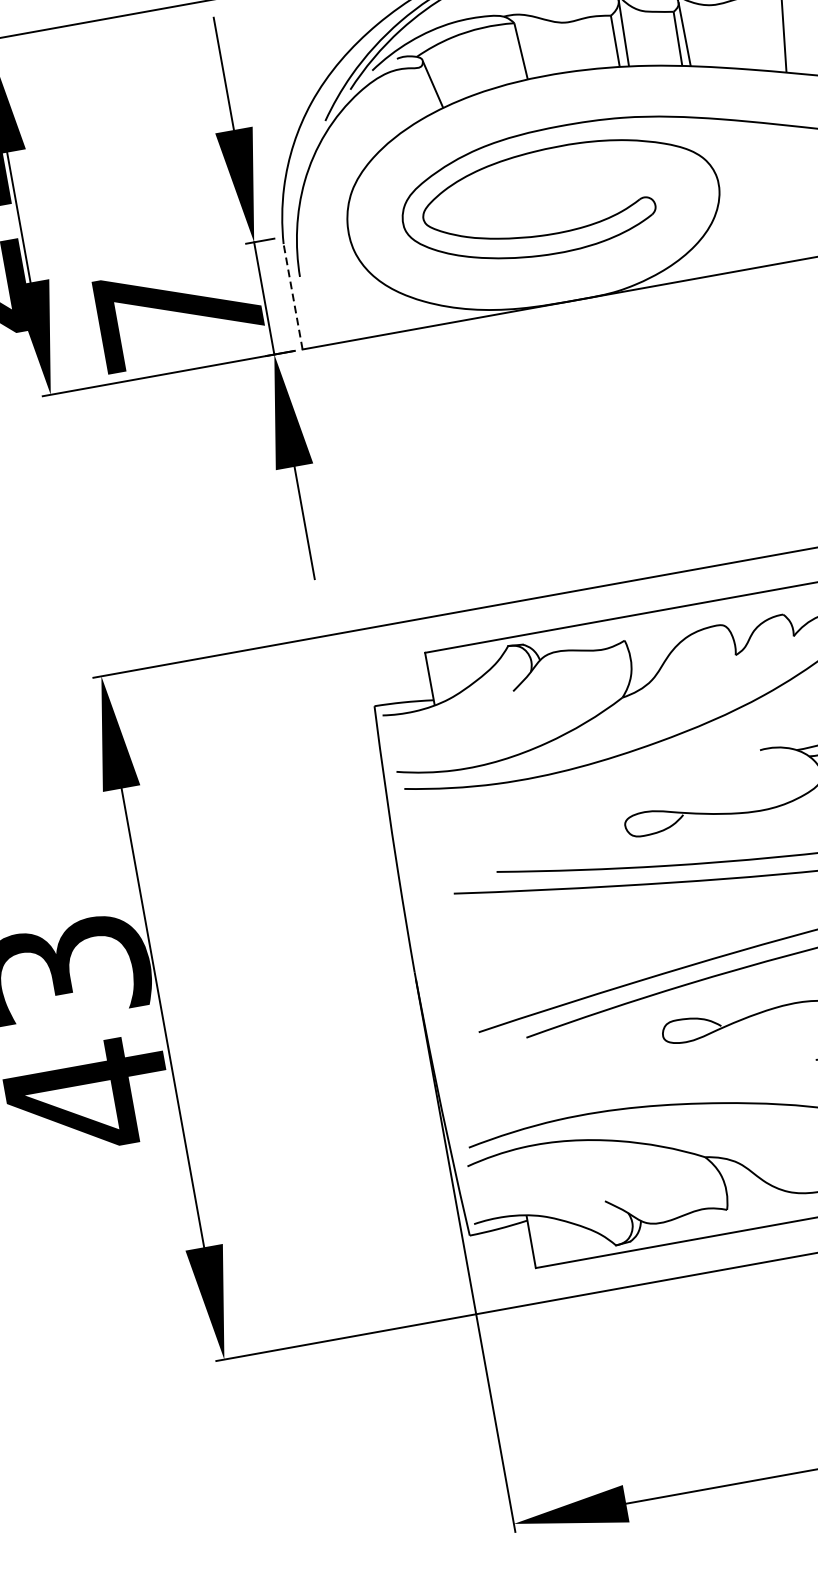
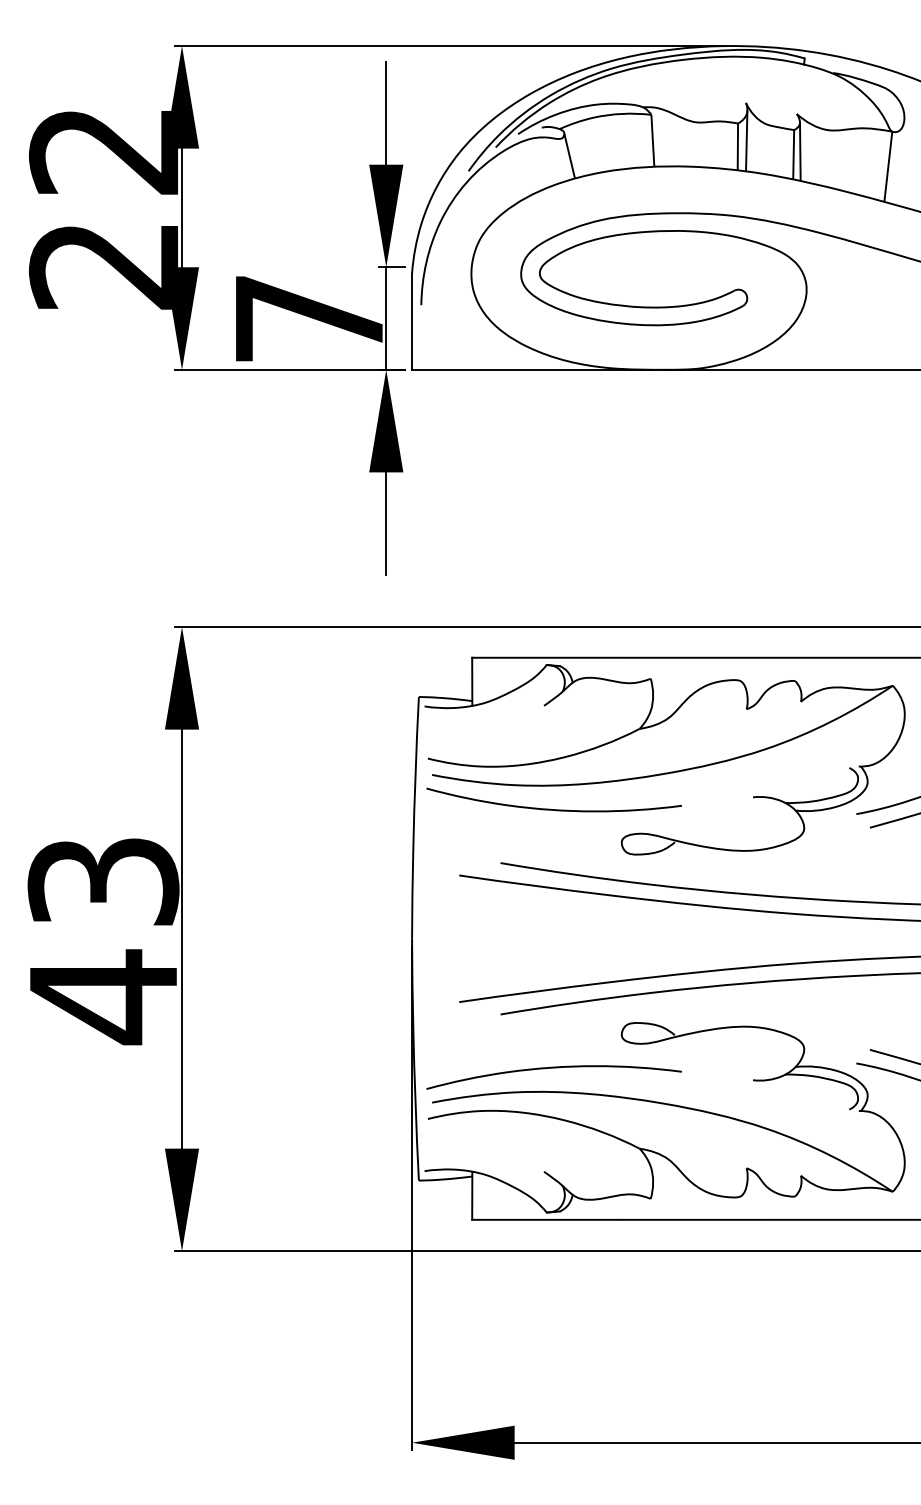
line: (293, 296) -> (412, 321), dashed -> solid
curve: (540, 802) -> (550, 808), added
curve: (595, 1086) -> (553, 1068), added

